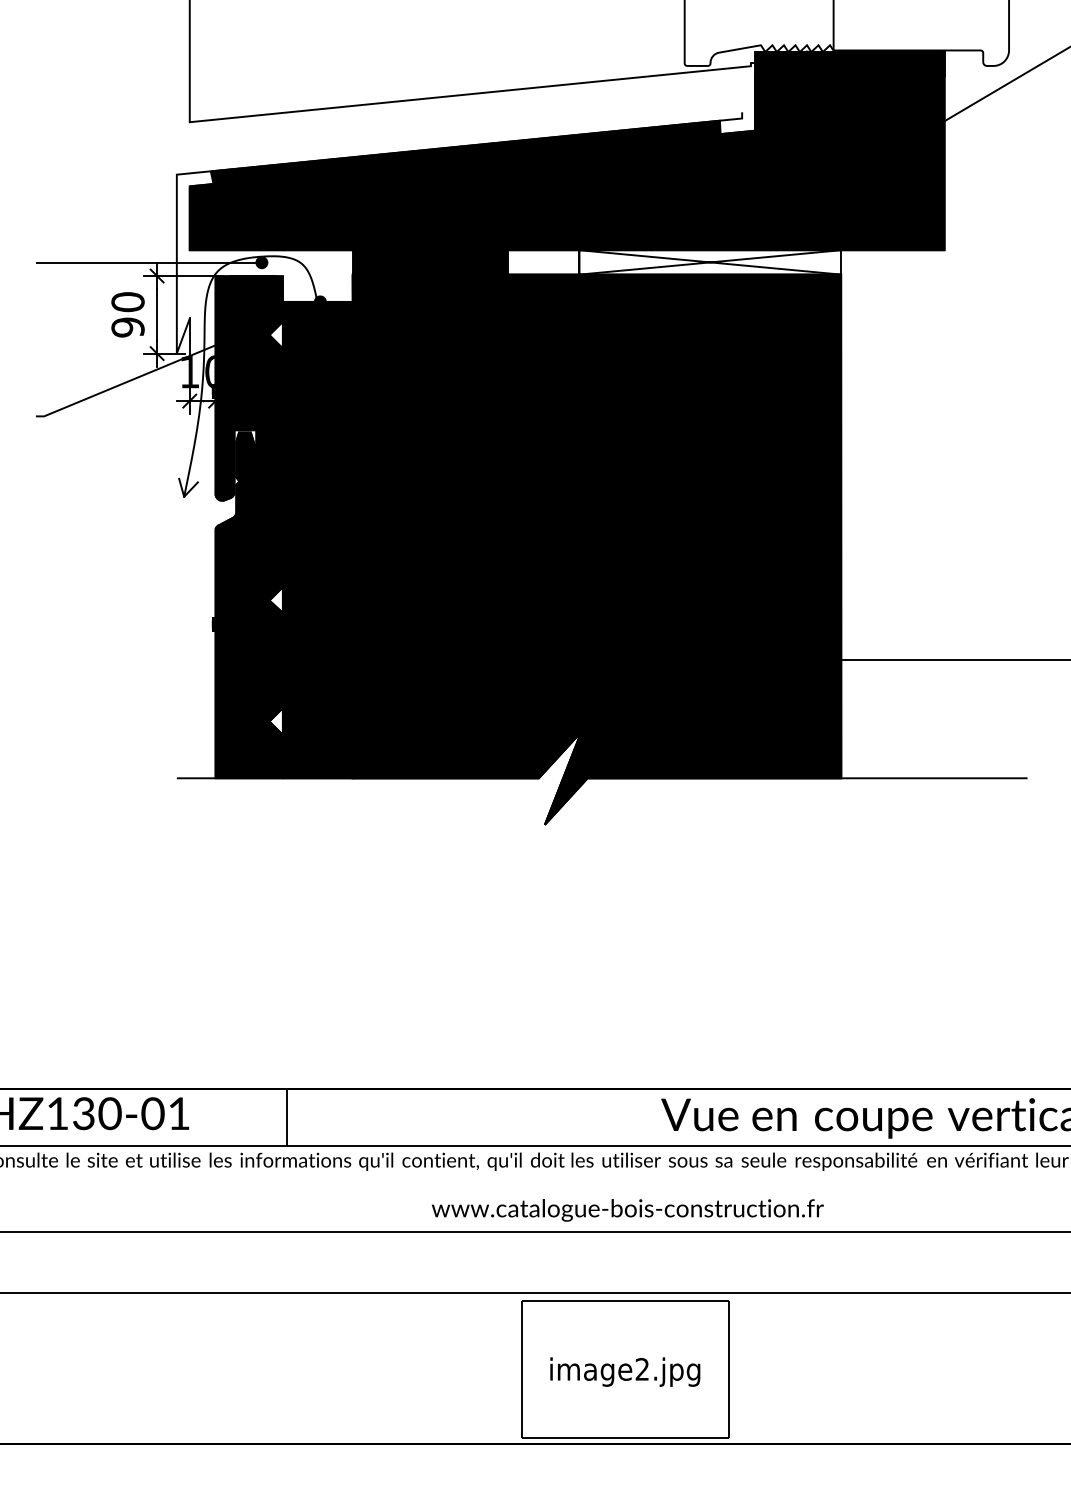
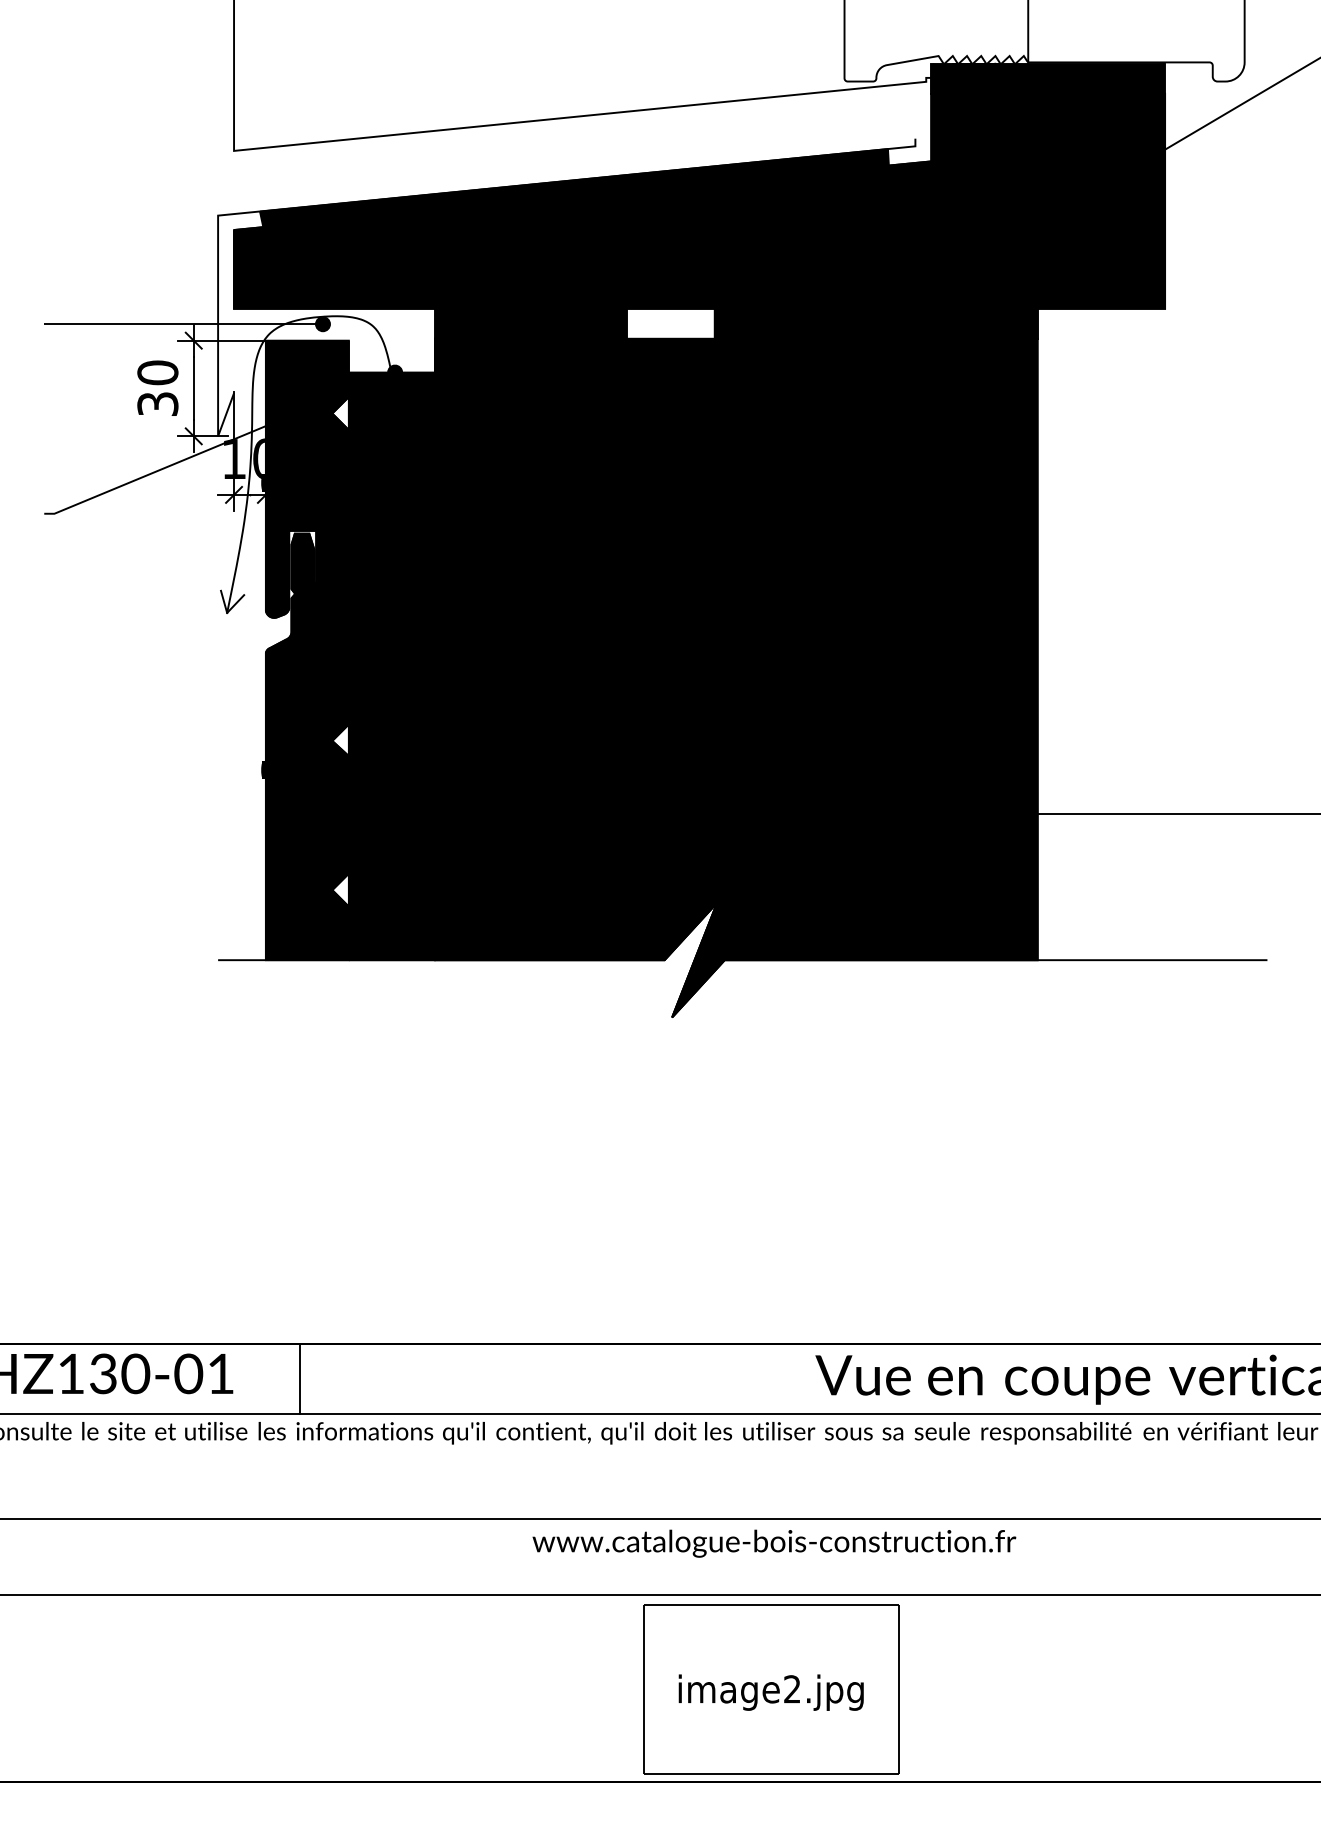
fill: (710, 262) -> (876, 323), added
text: (127, 327) -> (157, 404), 90 -> 30
line: (287, 1117) -> (300, 1378), moved
text: (627, 1210) -> (773, 1543), moved

